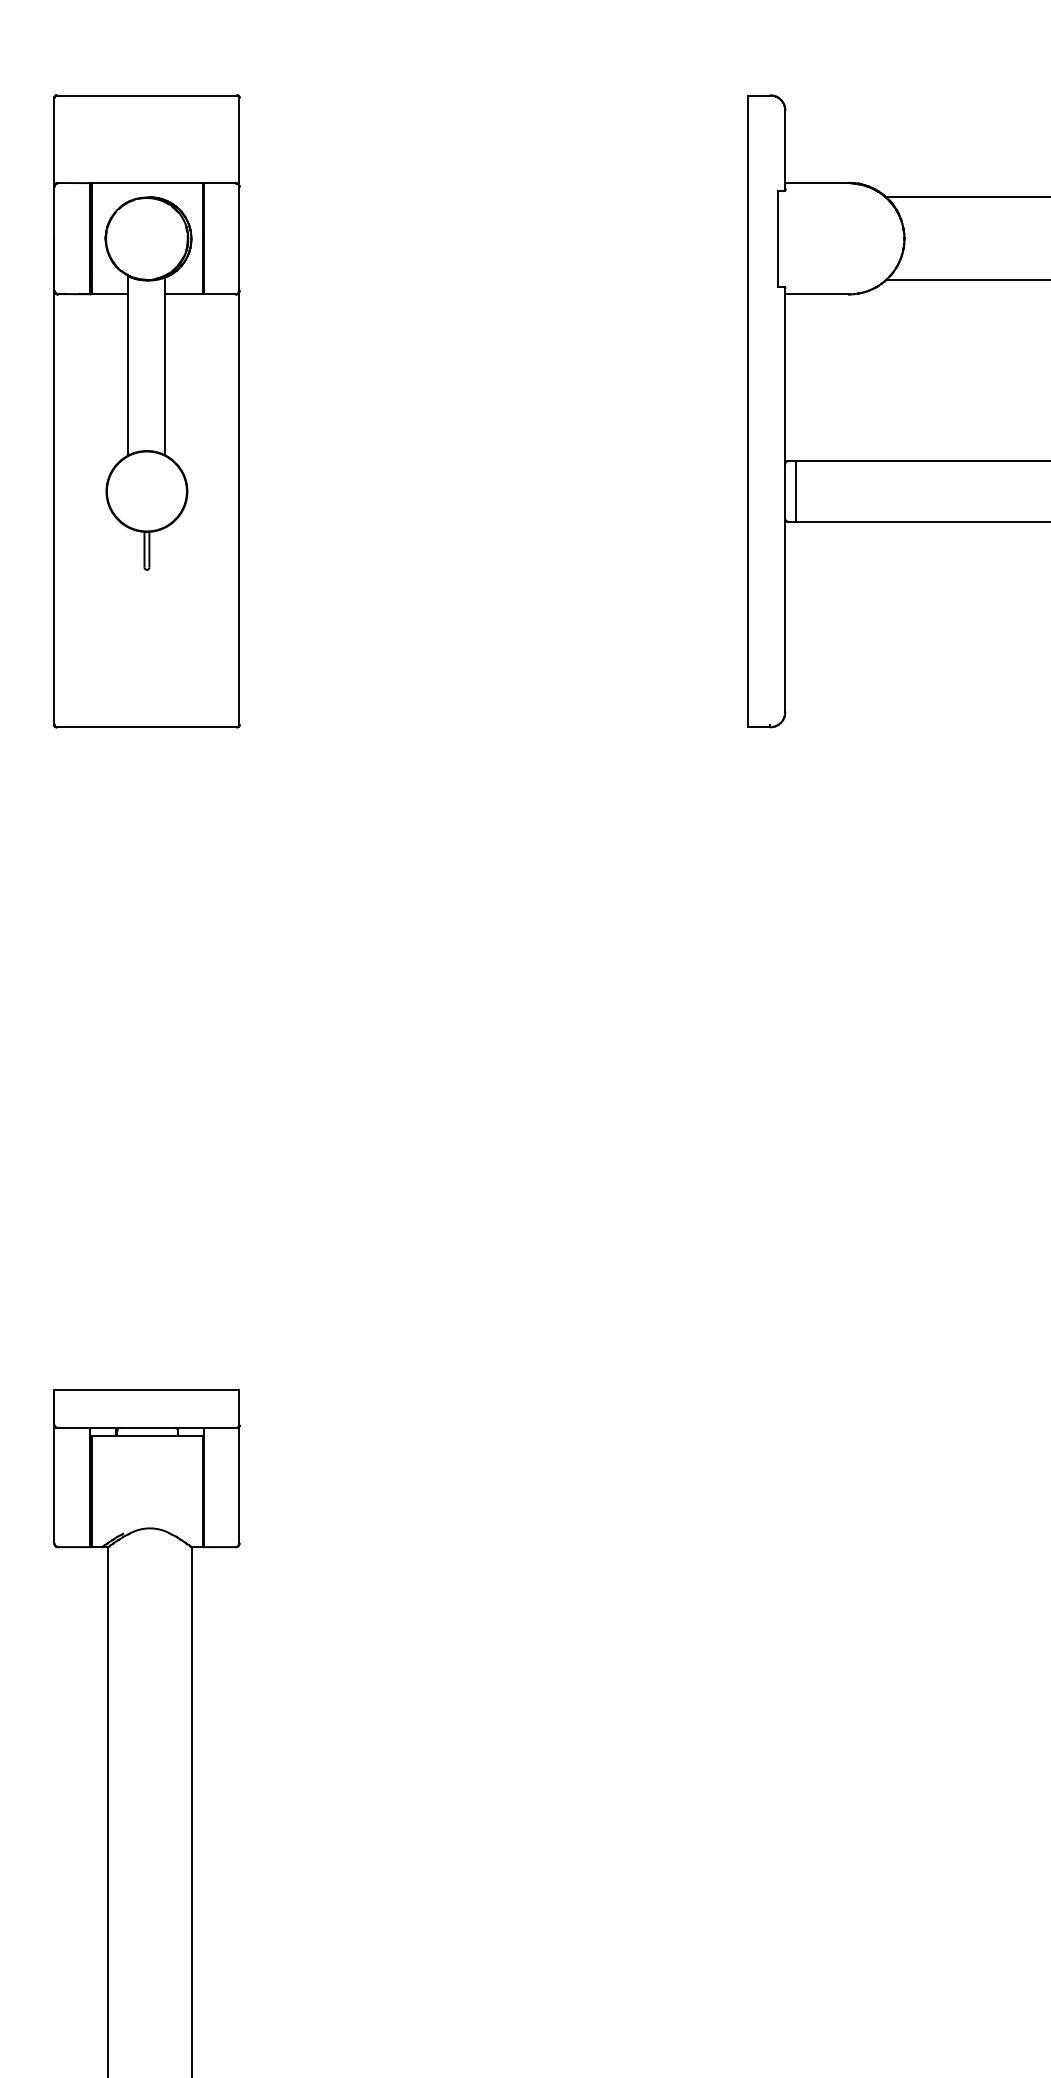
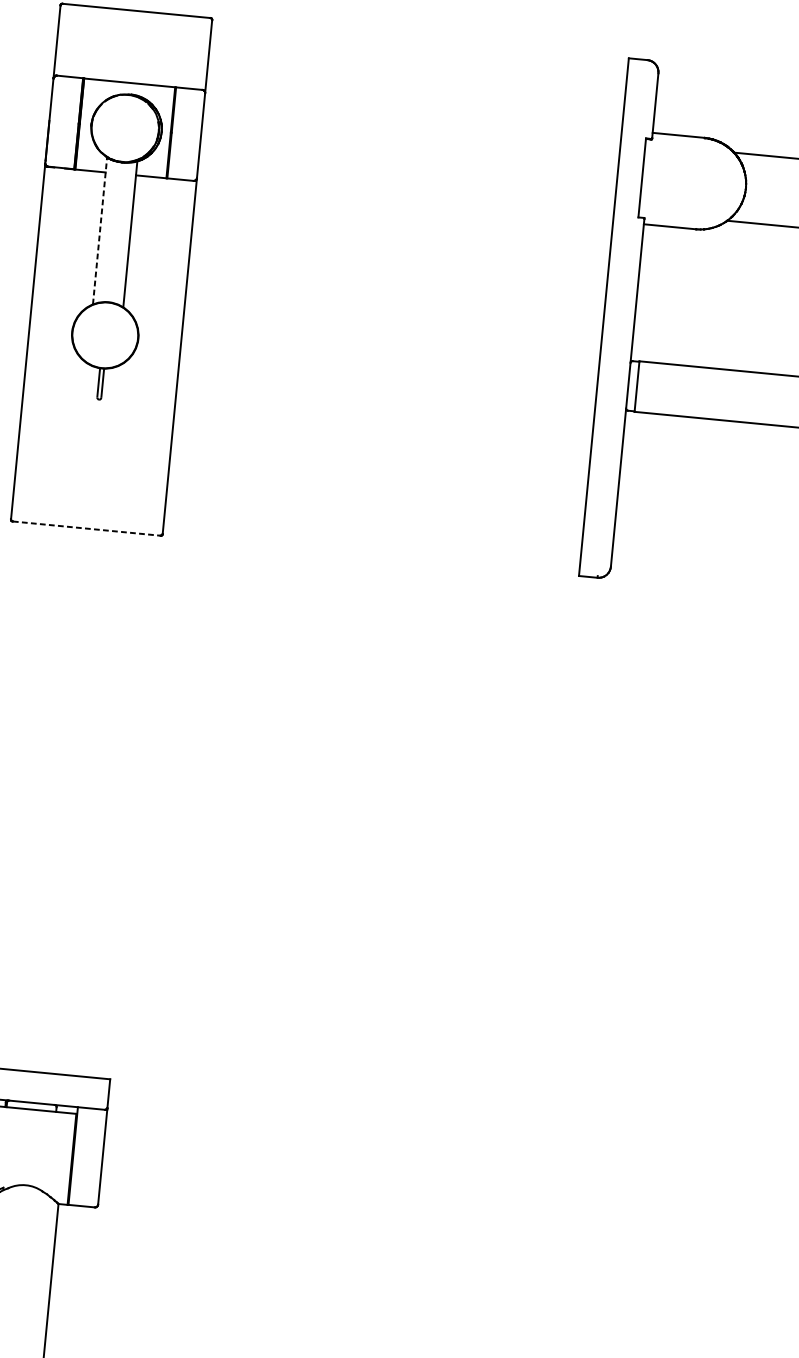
line: (128, 365) -> (100, 230), solid -> dashed
line: (147, 727) -> (87, 528), solid -> dashed

